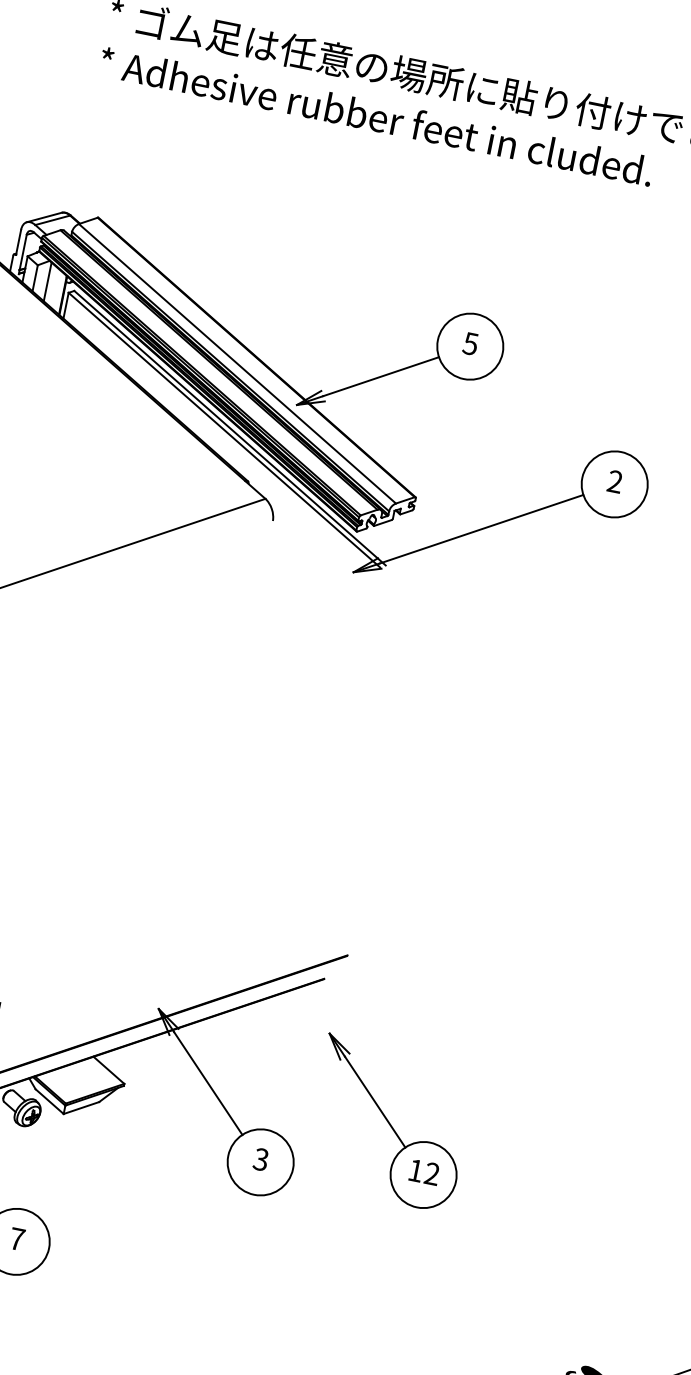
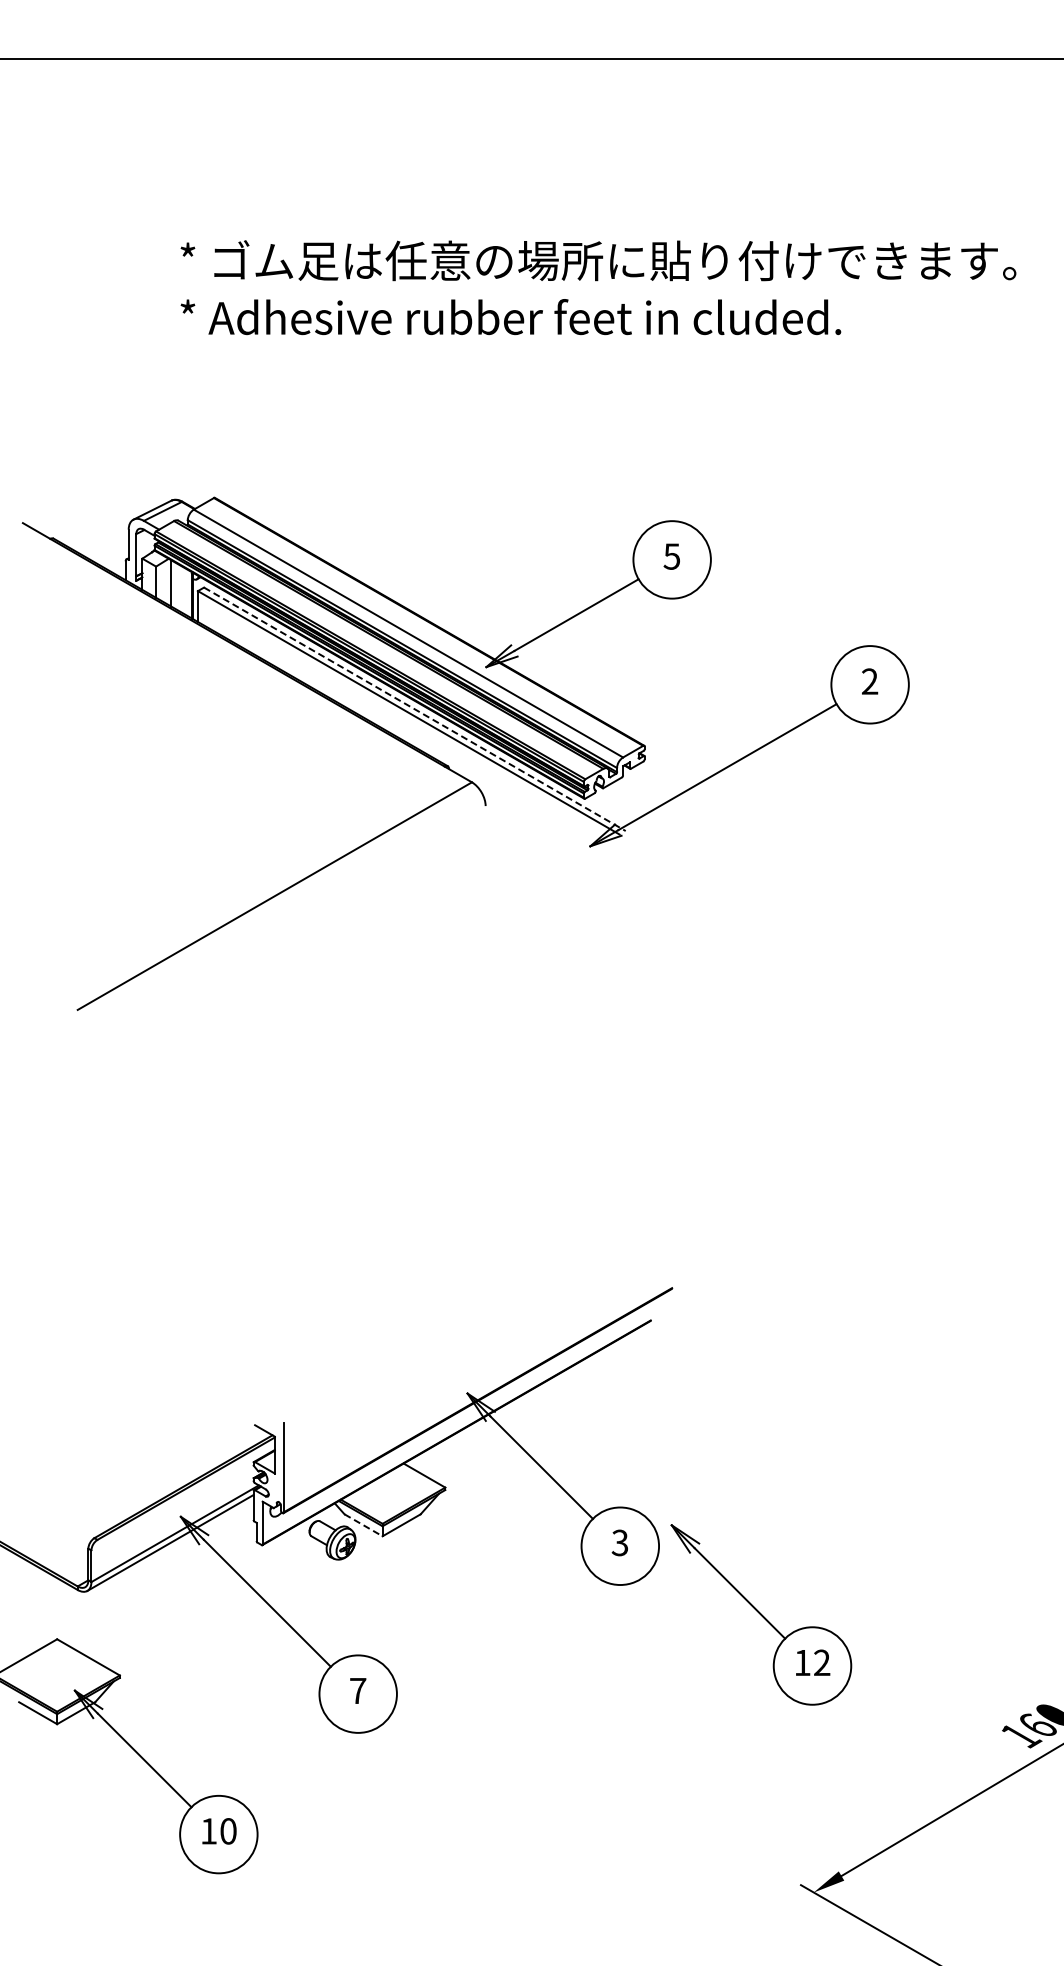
line: (230, 428) -> (415, 709), solid -> dashed
line: (49, 1101) -> (363, 1525), solid -> dashed
part: (389, 1123) -> (761, 1614), moved

